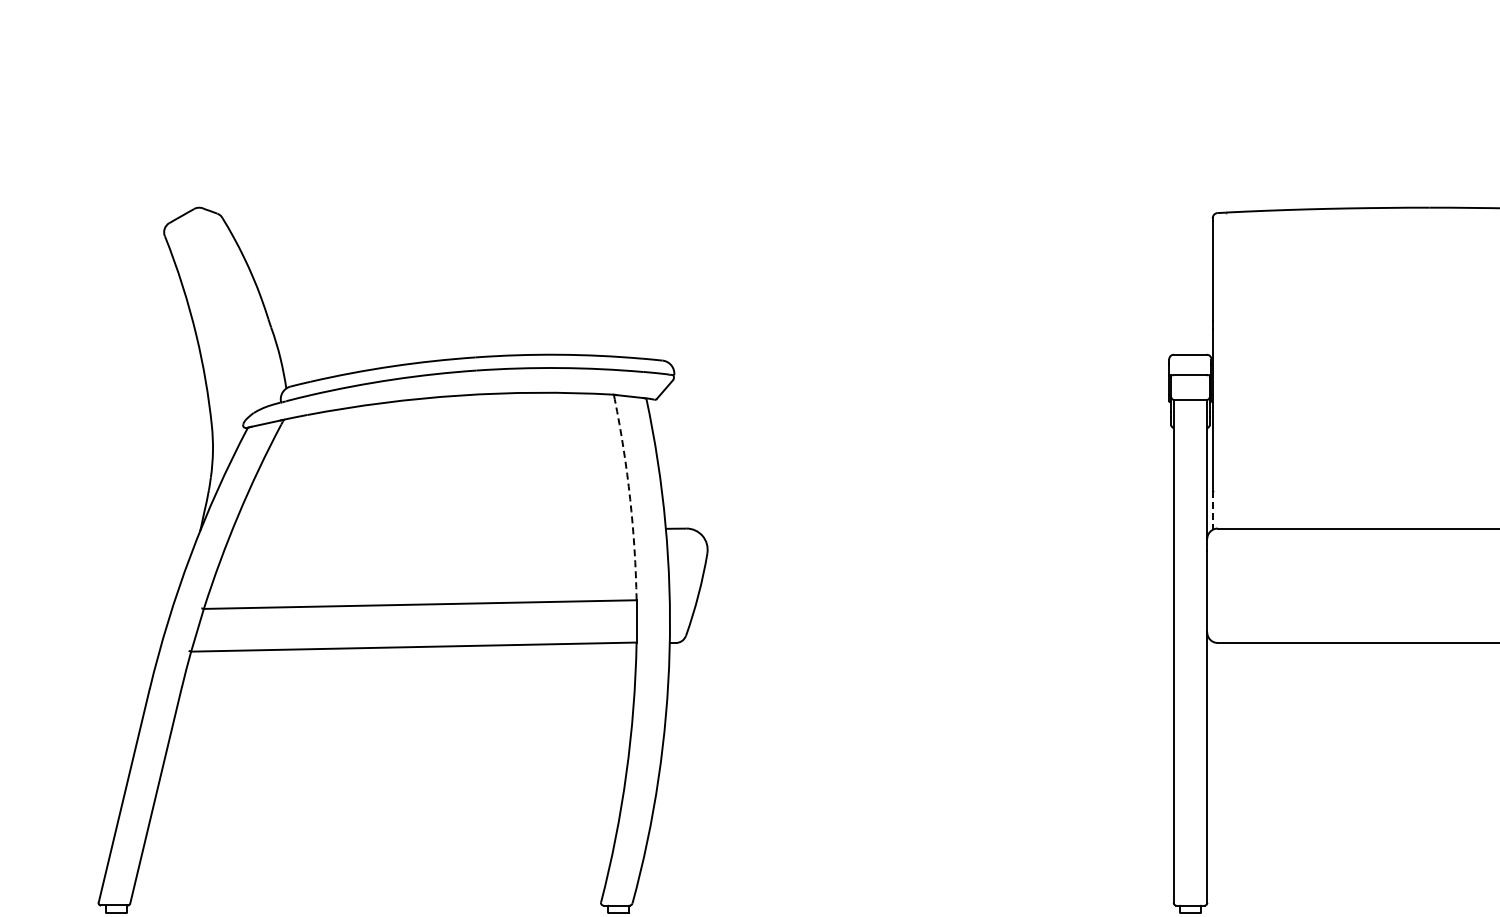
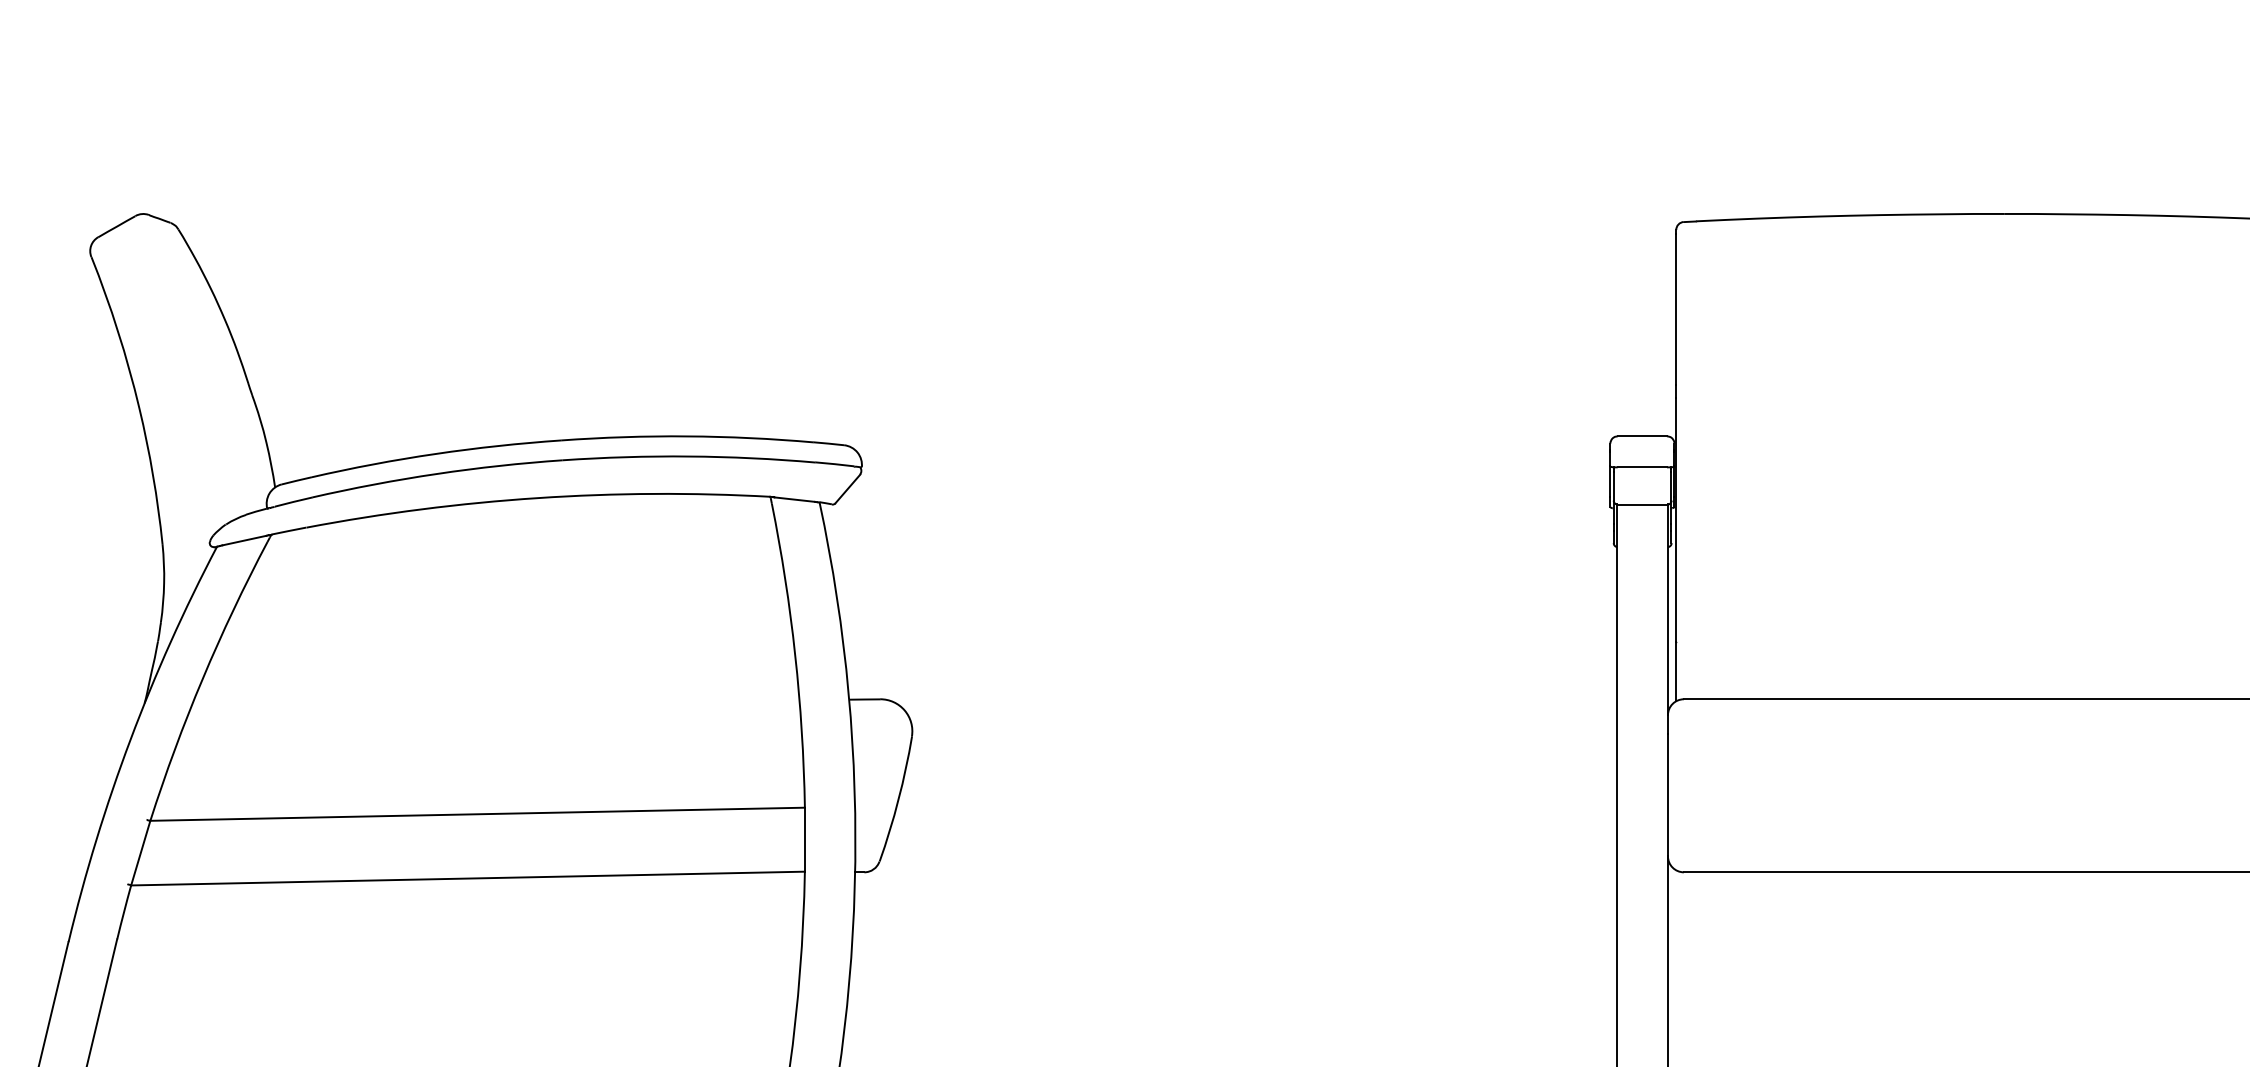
arc: (630, 499) -> (795, 655), dashed -> solid
line: (1212, 510) -> (1675, 671), dashed -> solid

